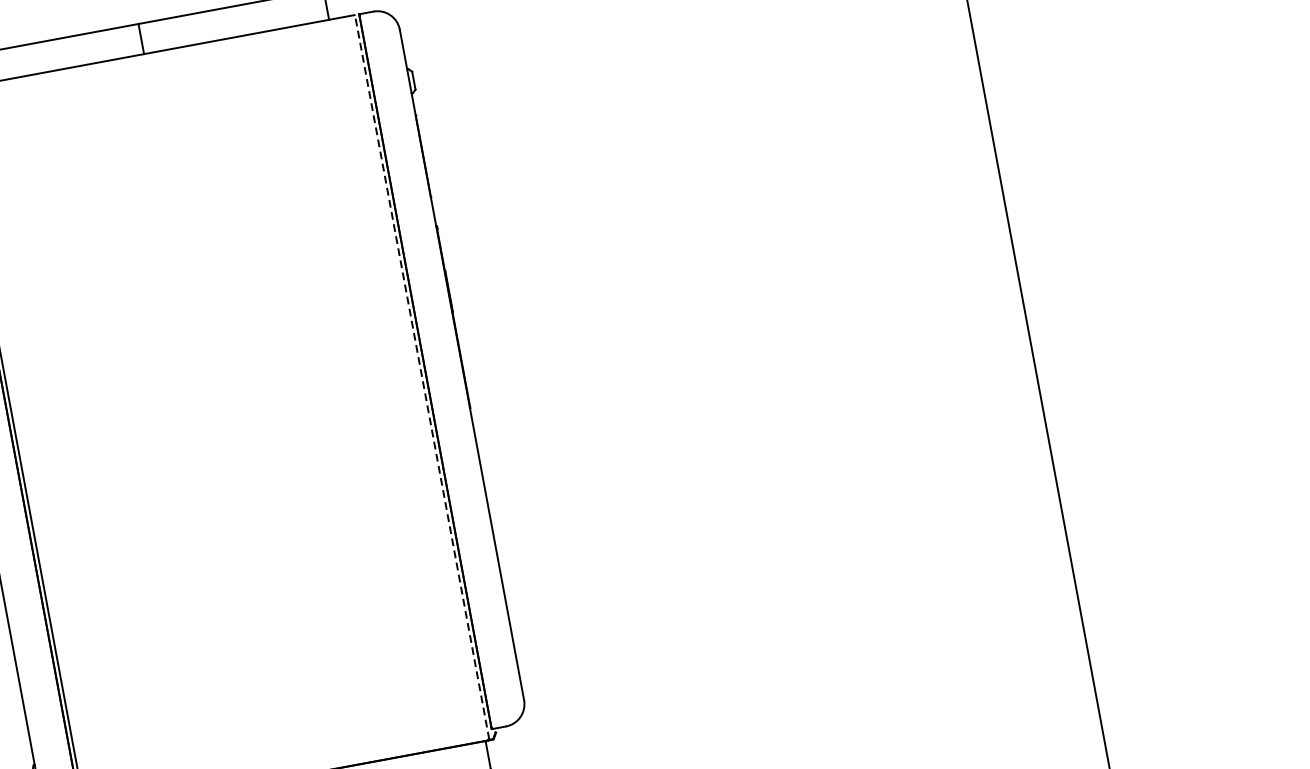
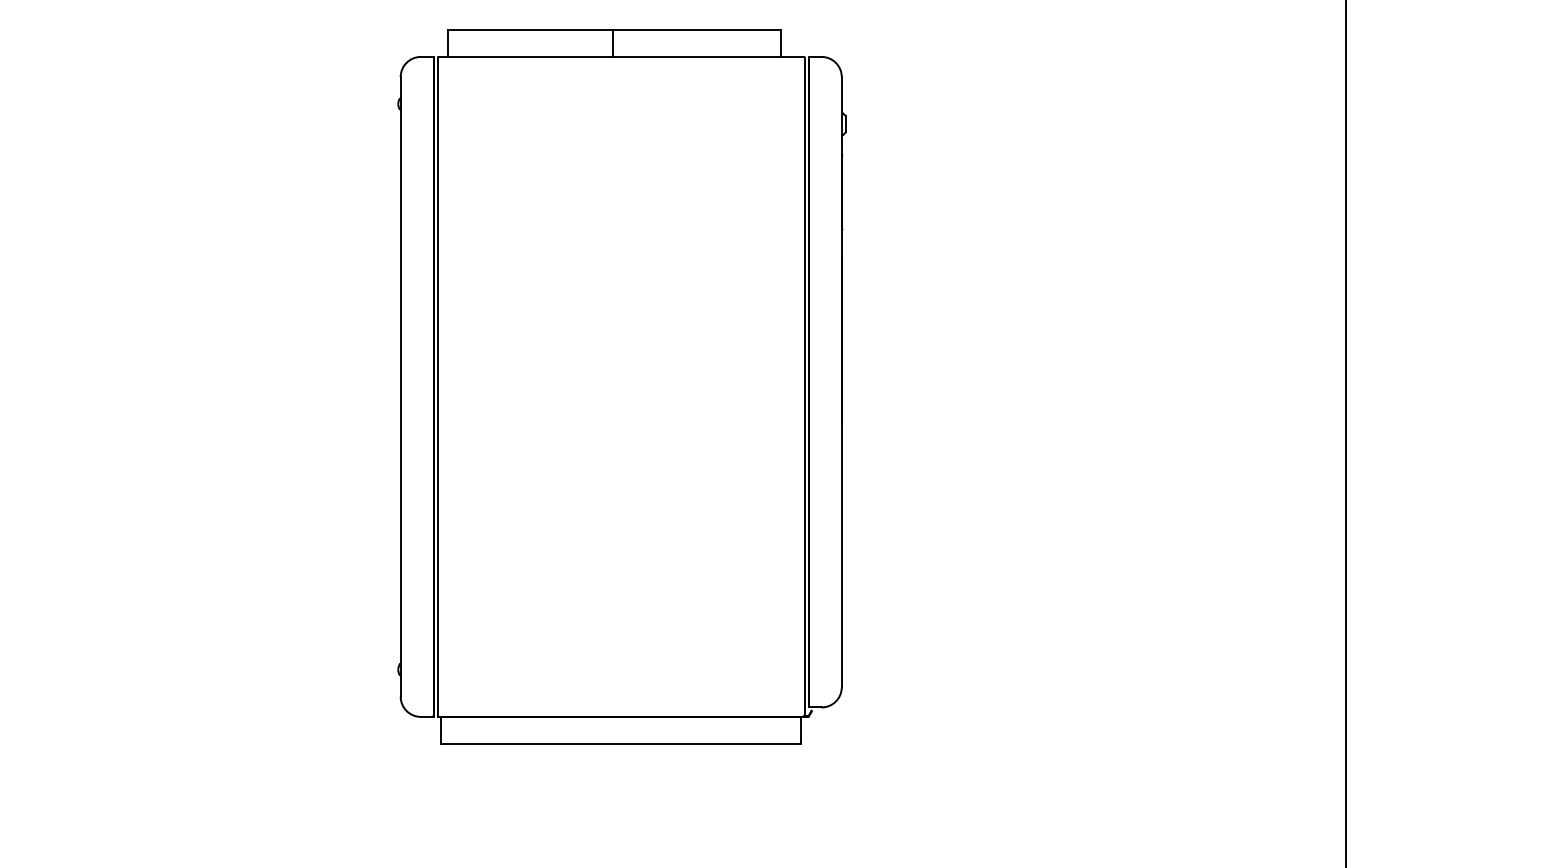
line: (421, 377) -> (804, 386), dashed -> solid

